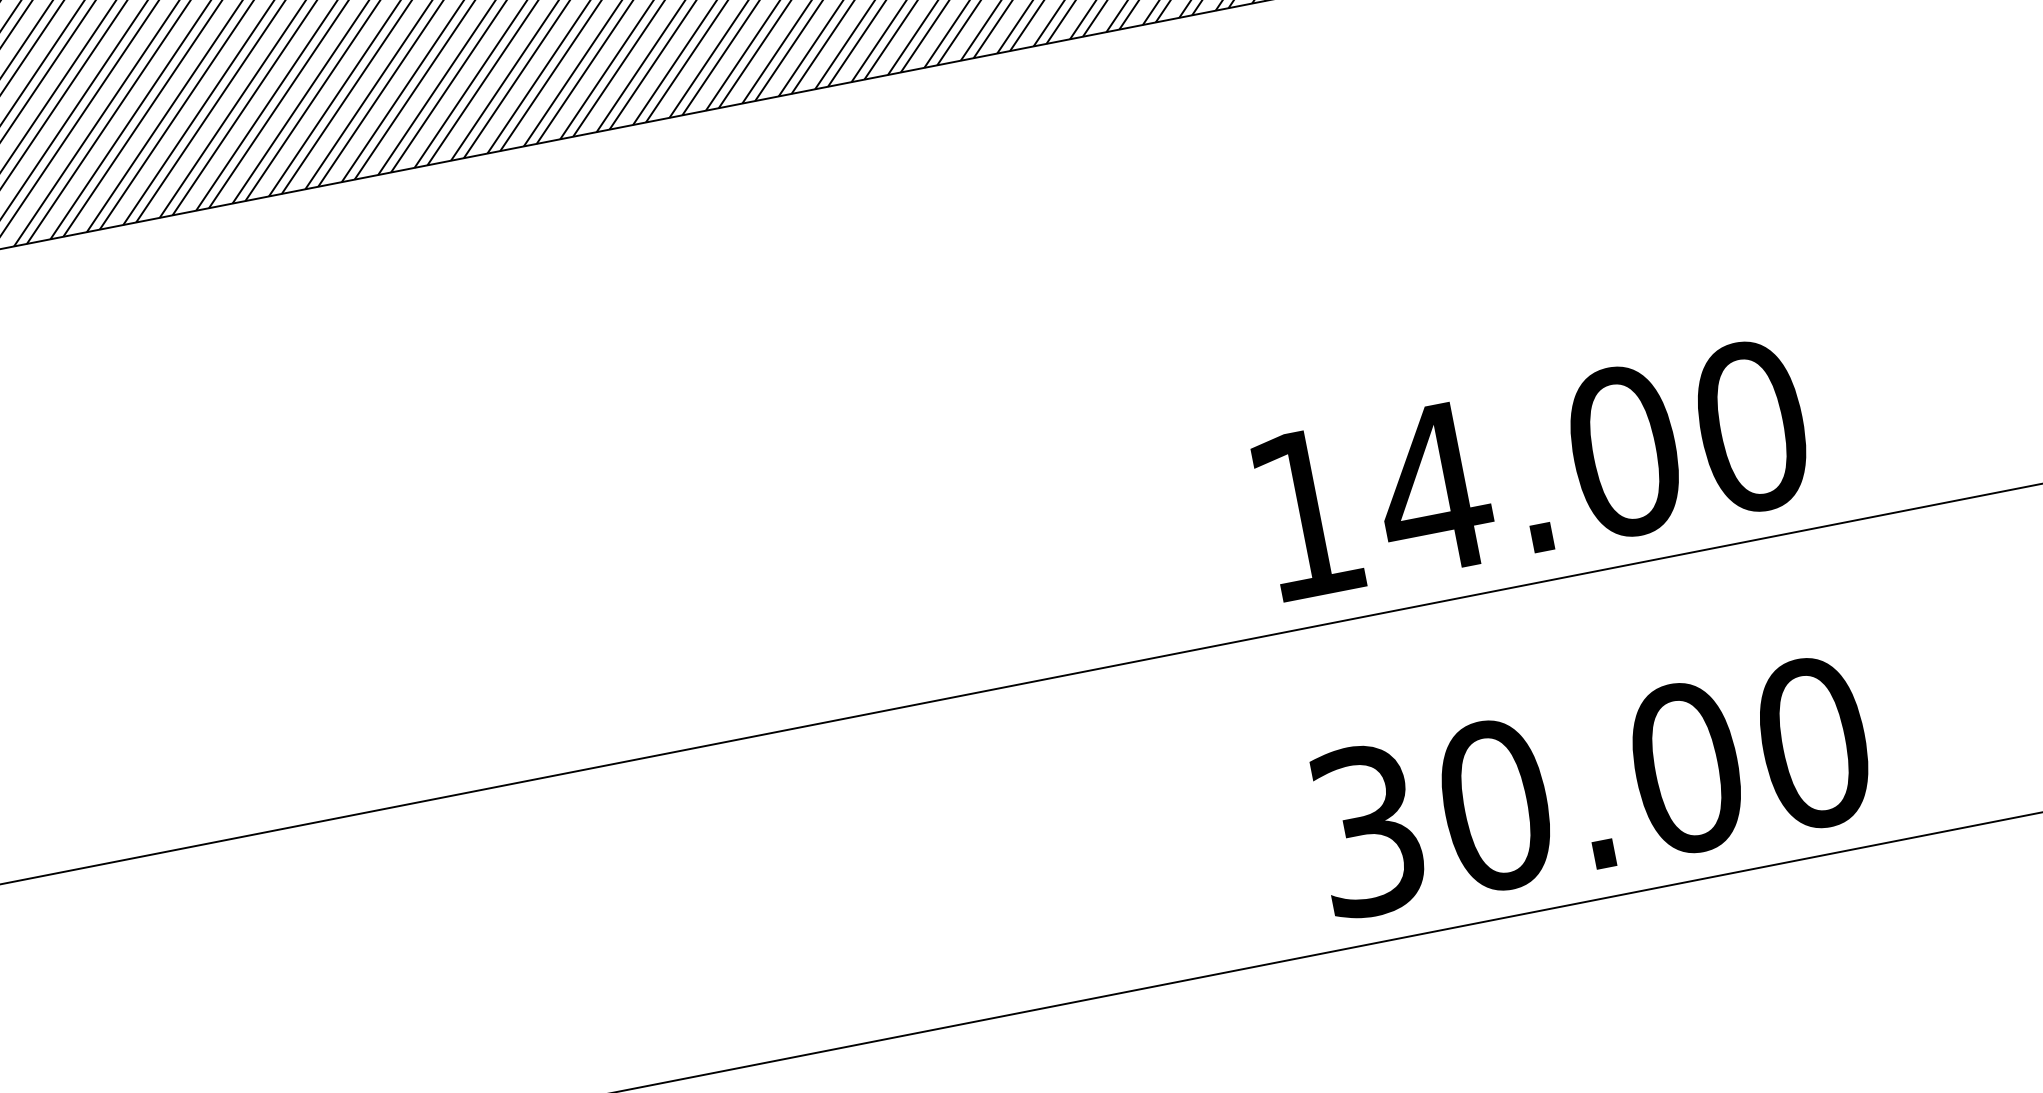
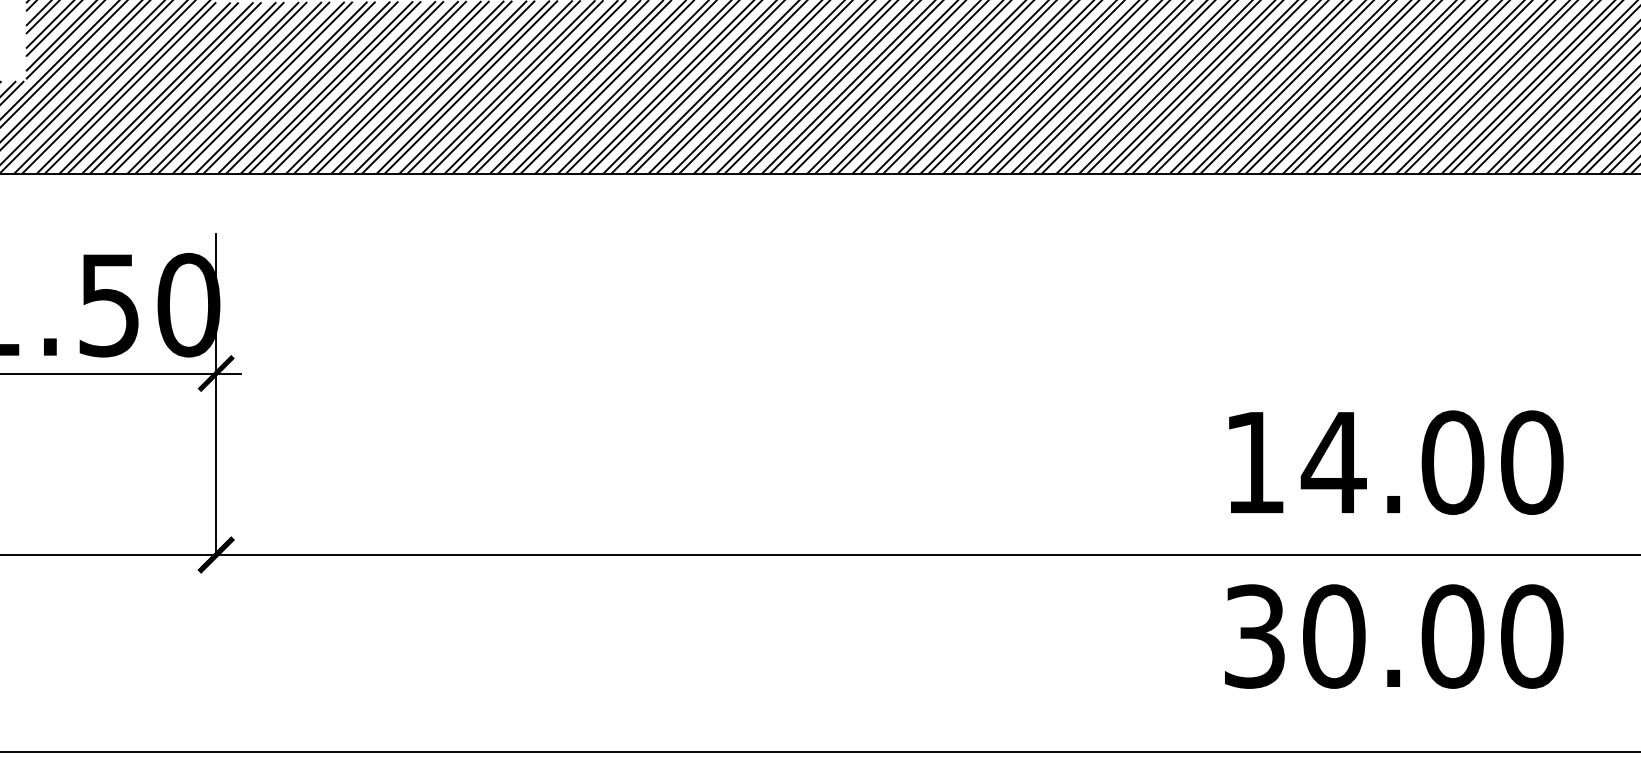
text: (1533, 469) -> (1396, 462), moved
text: (1592, 786) -> (1394, 636), moved

